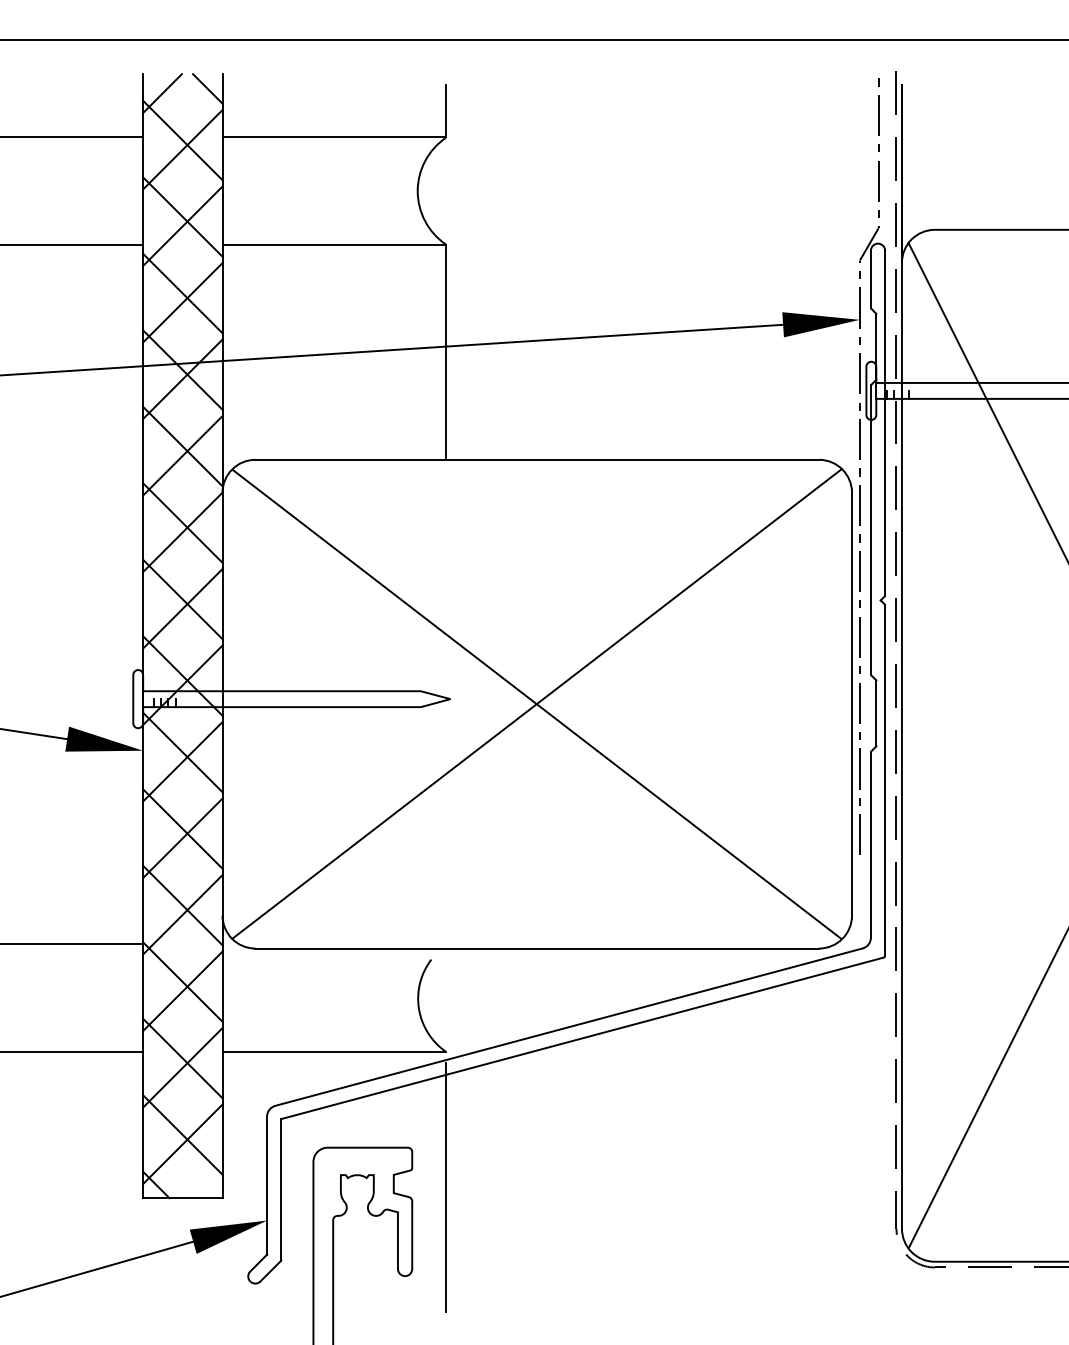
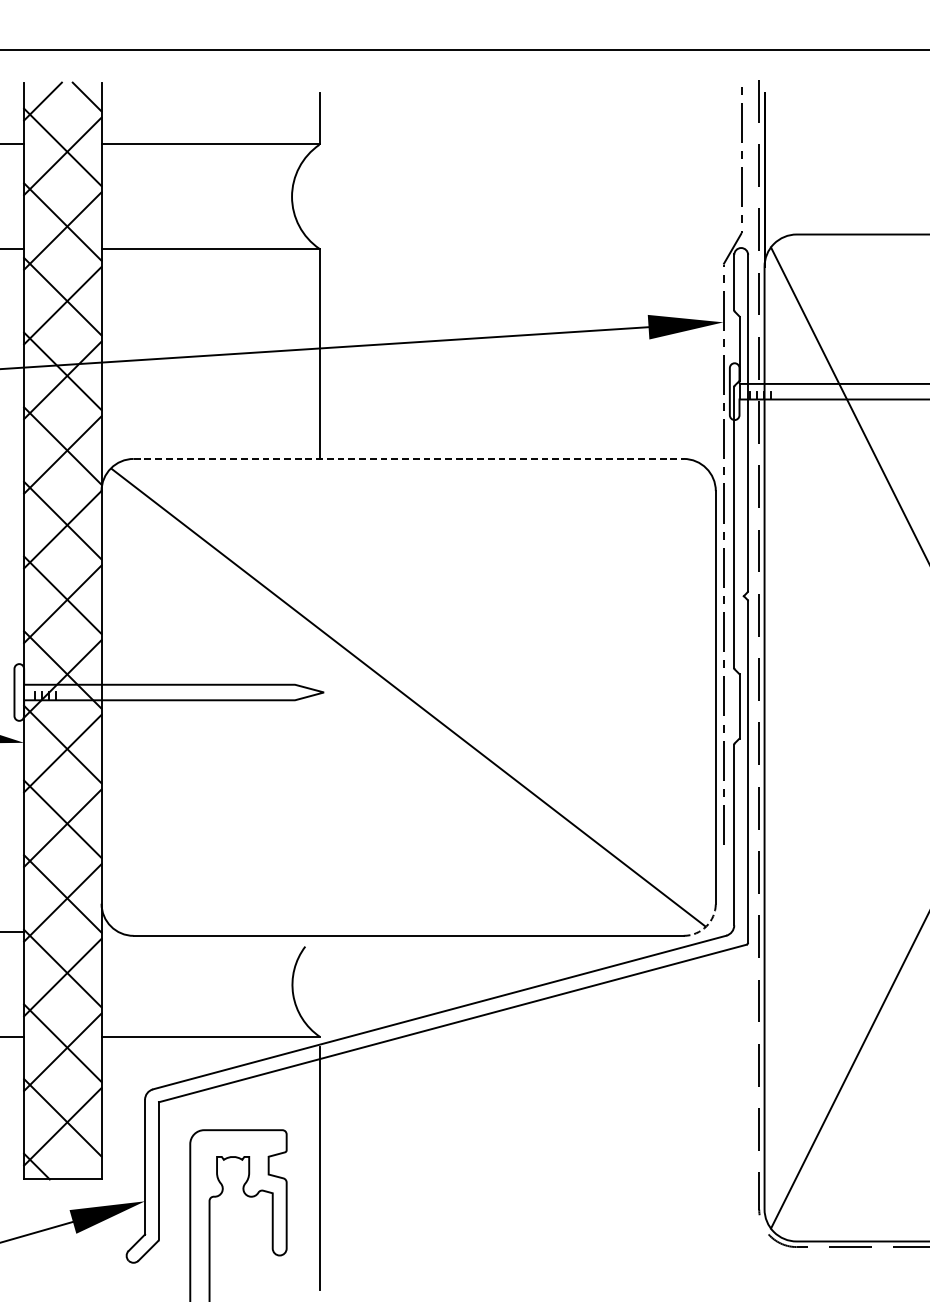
line: (537, 459) -> (408, 458), solid -> dashed
line: (536, 703) -> (407, 696), removed
arc: (842, 938) -> (706, 926), solid -> dashed

